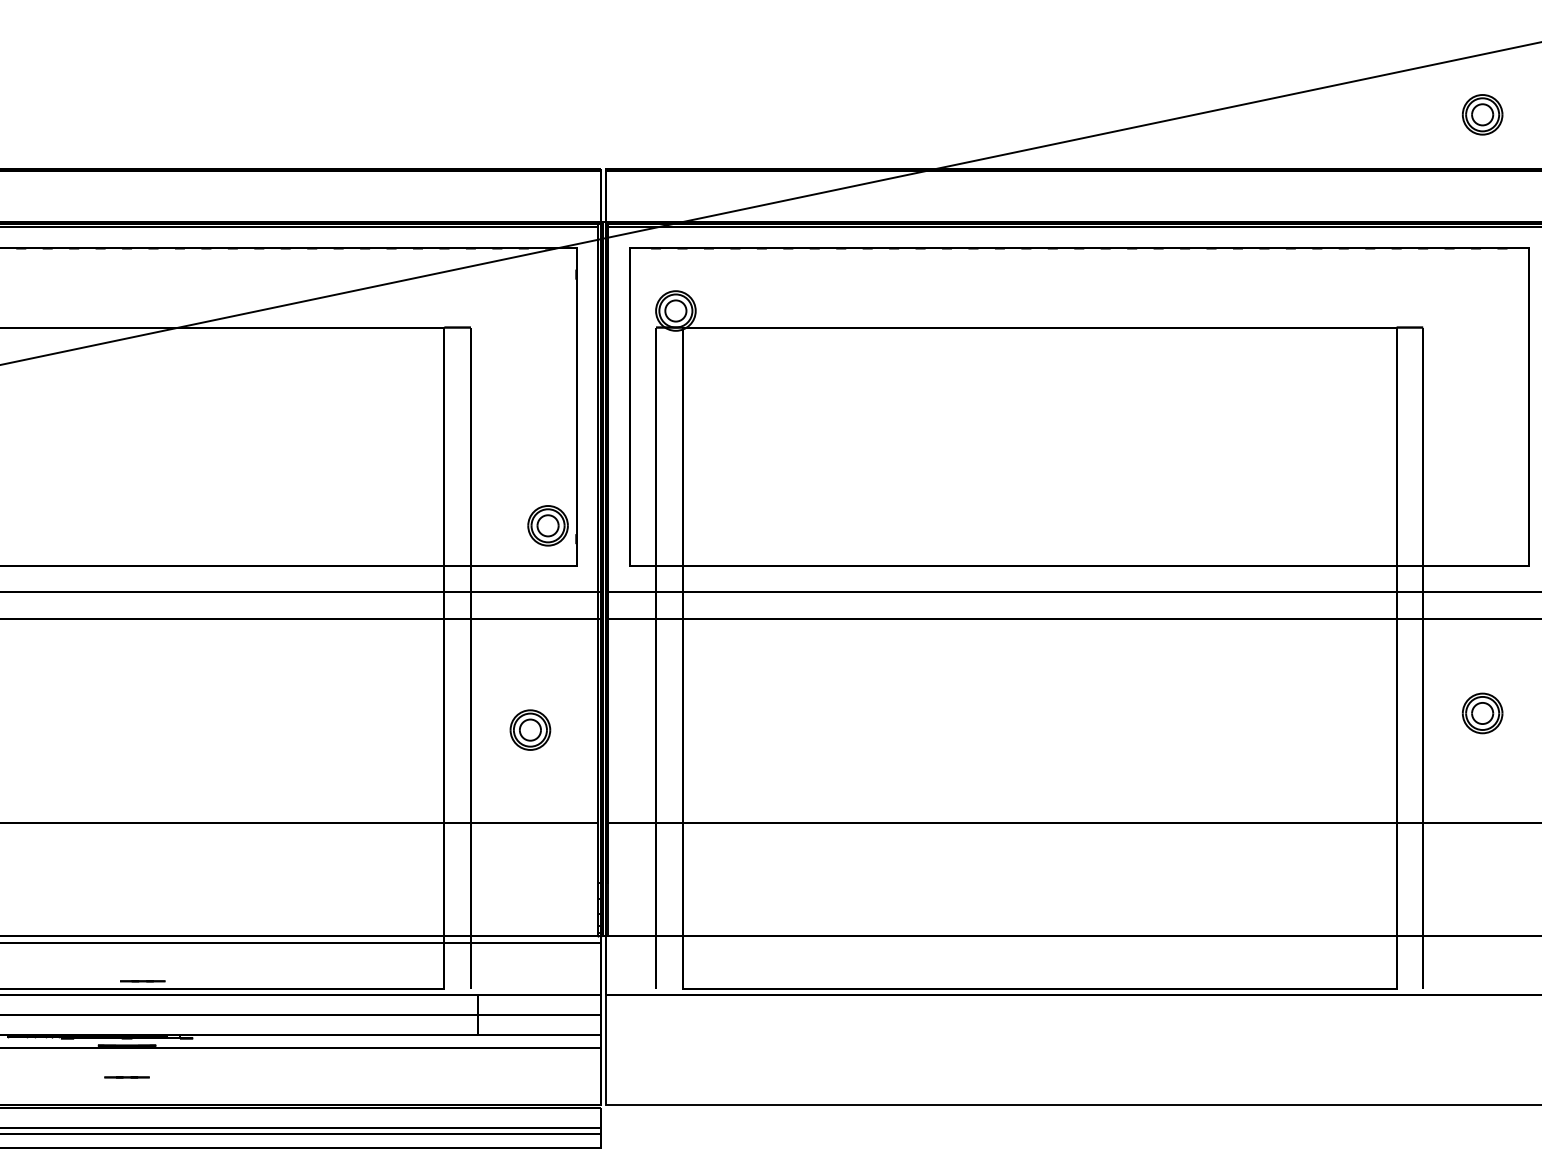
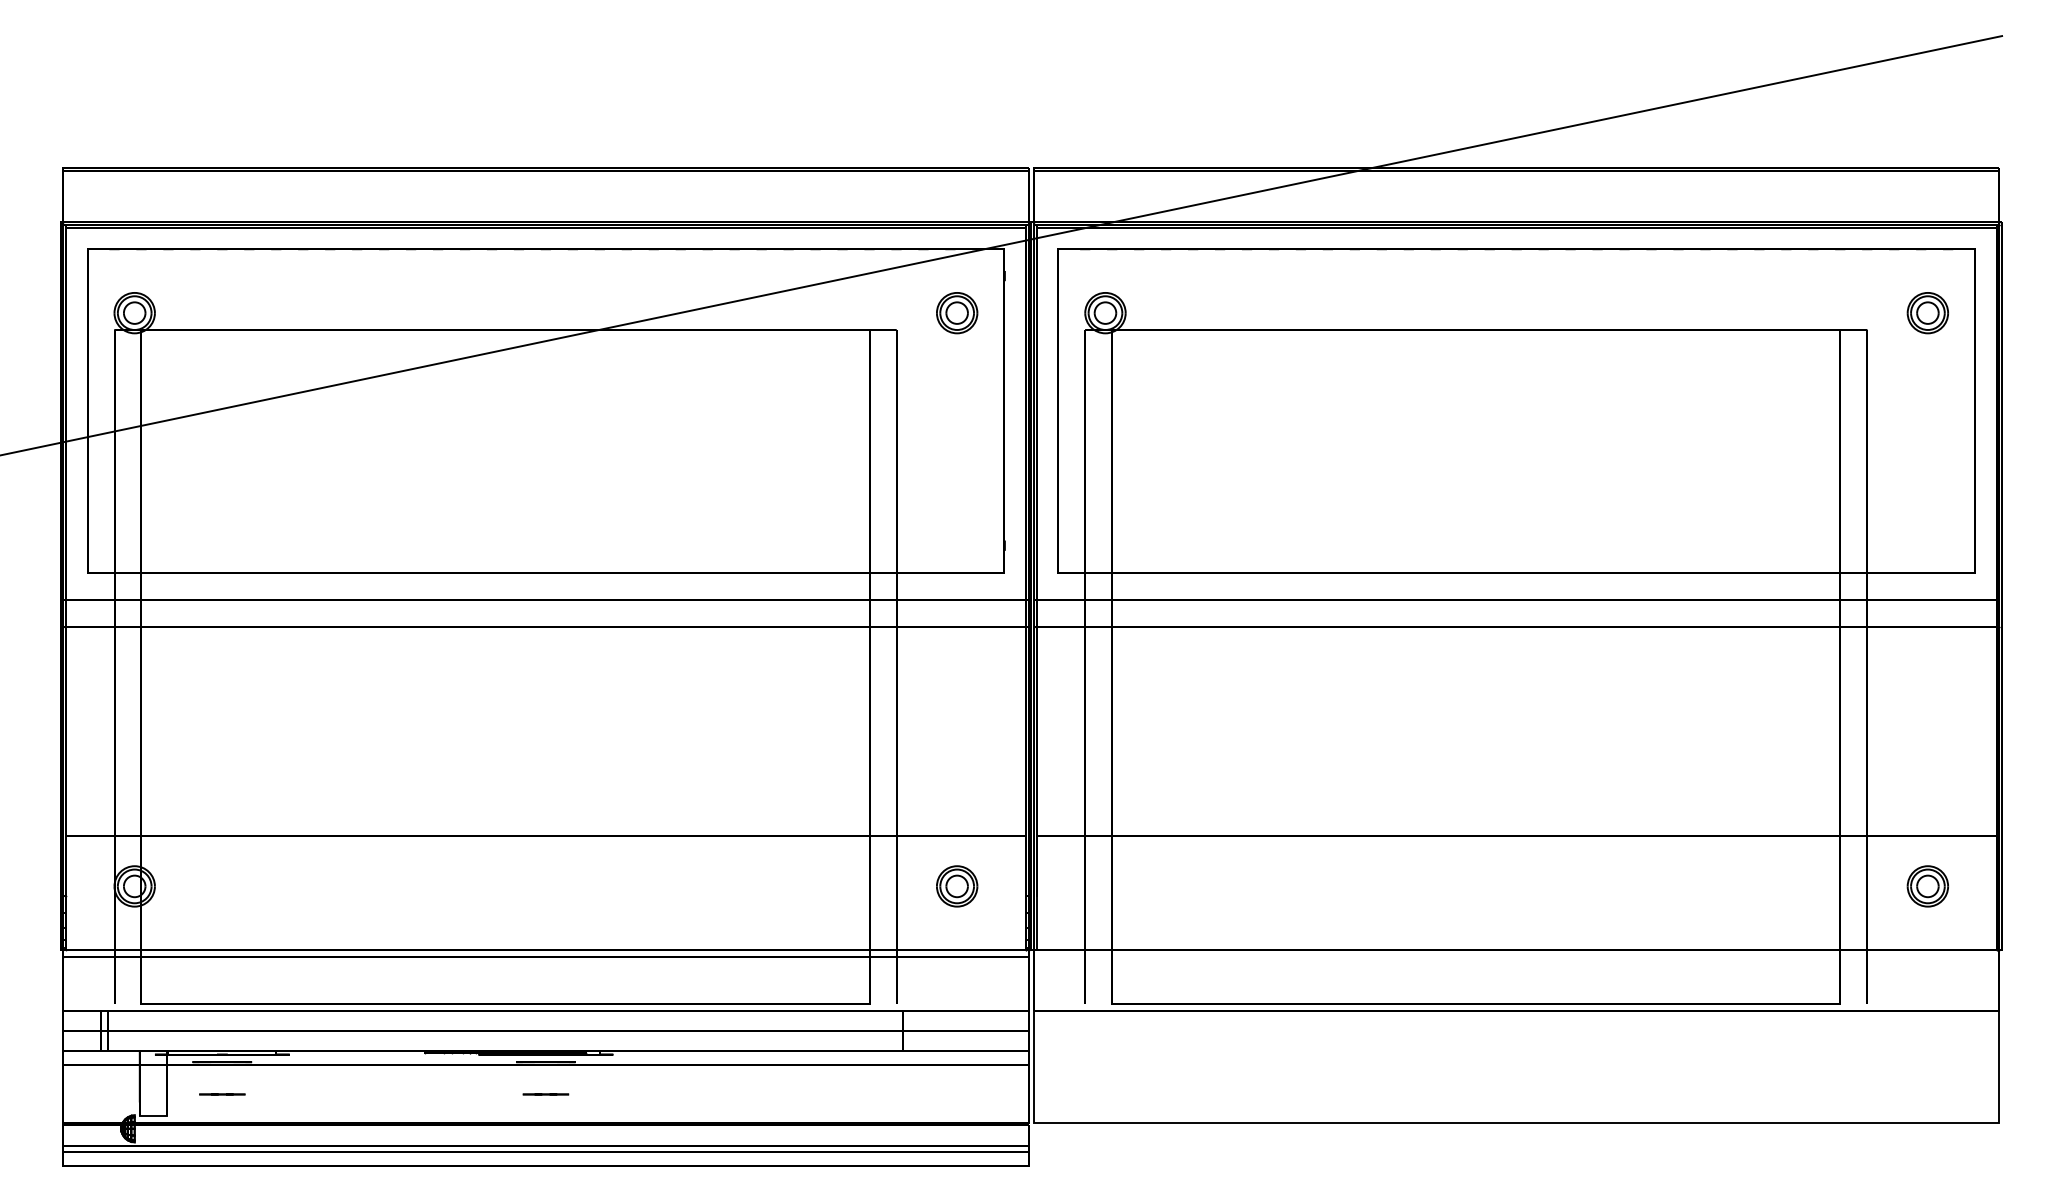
part: (1482, 115) -> (1927, 313), moved
part: (548, 526) -> (957, 313), moved
part: (1482, 713) -> (1927, 886), moved
part: (530, 730) -> (957, 886), moved
line: (142, 981) -> (561, 996), removed

